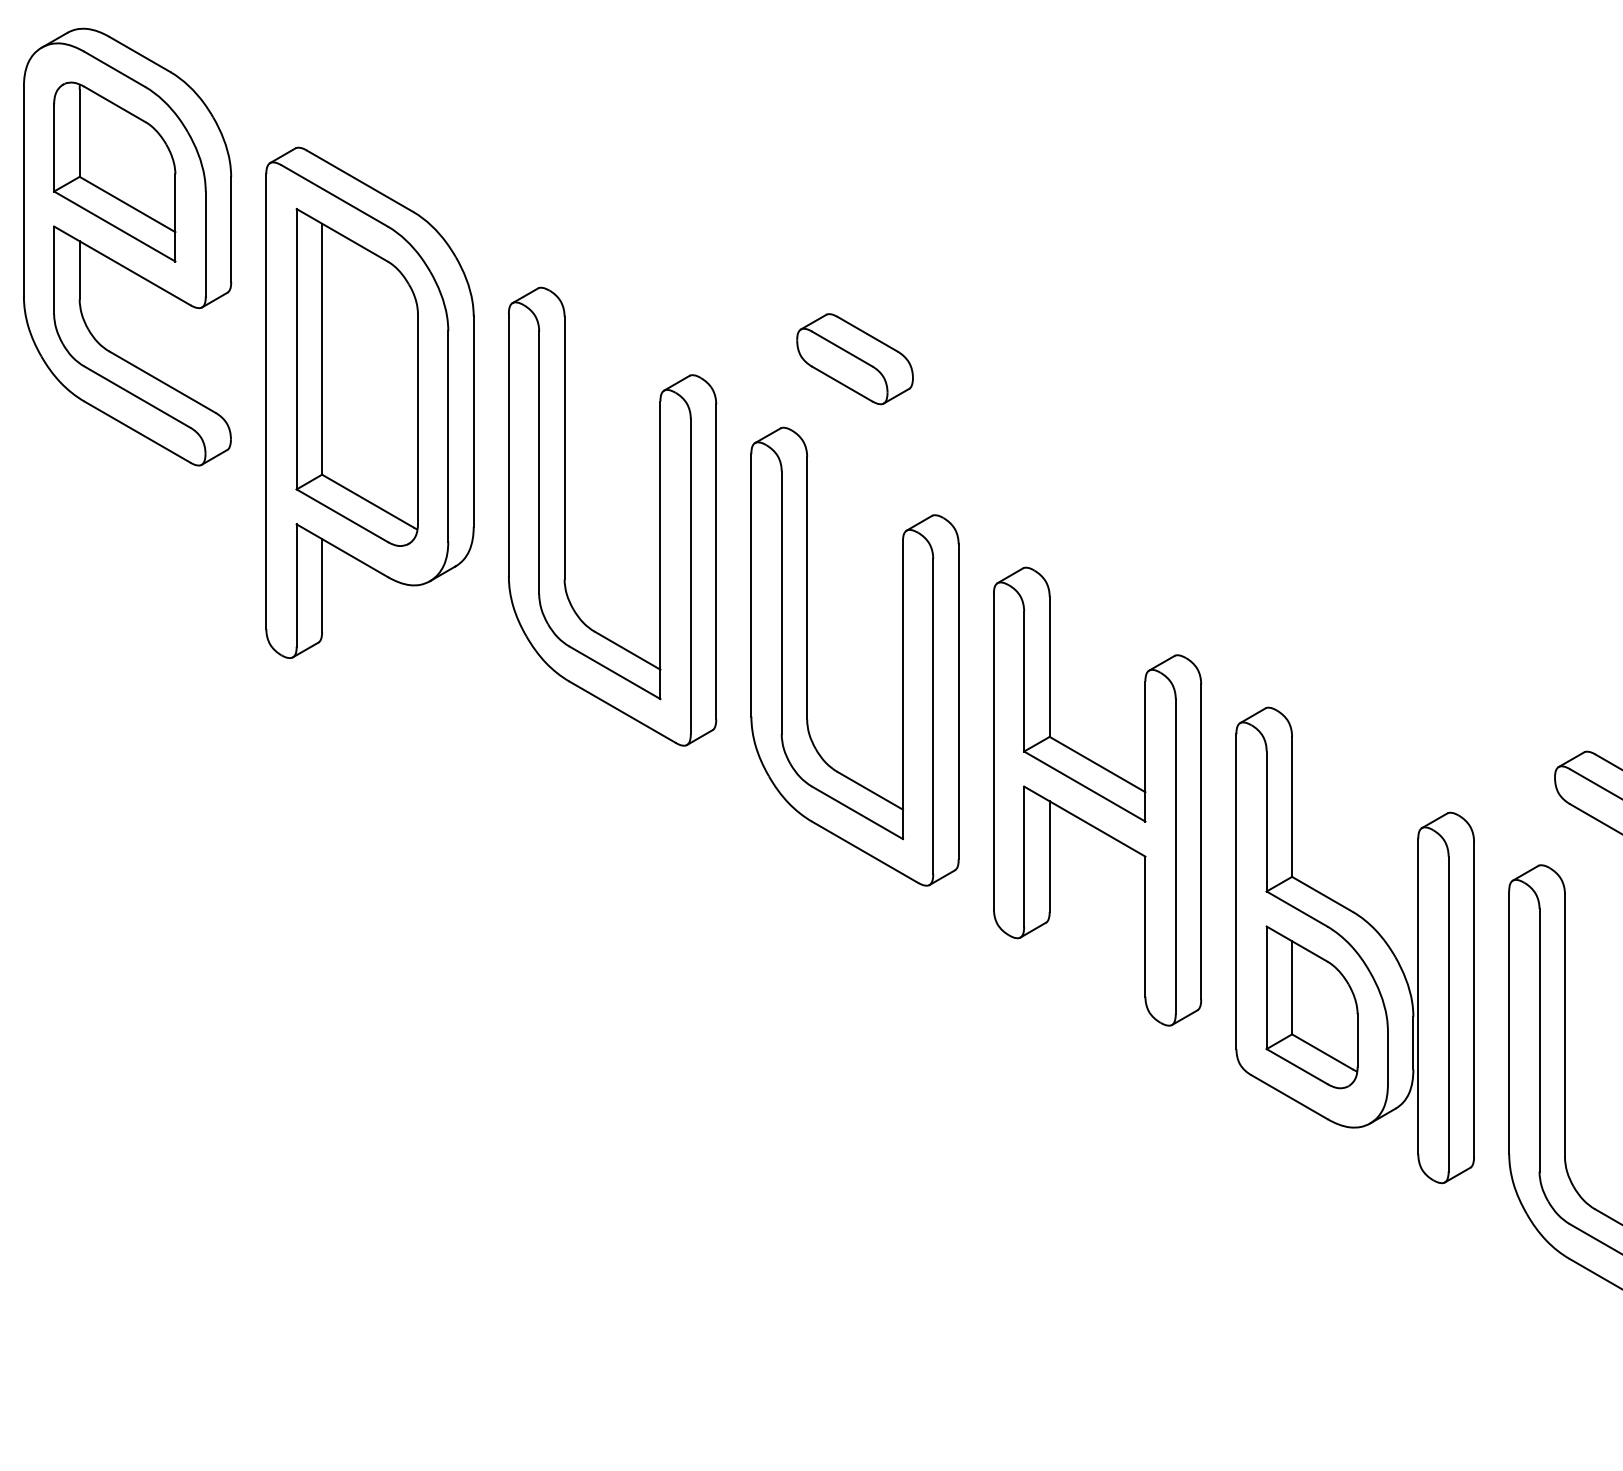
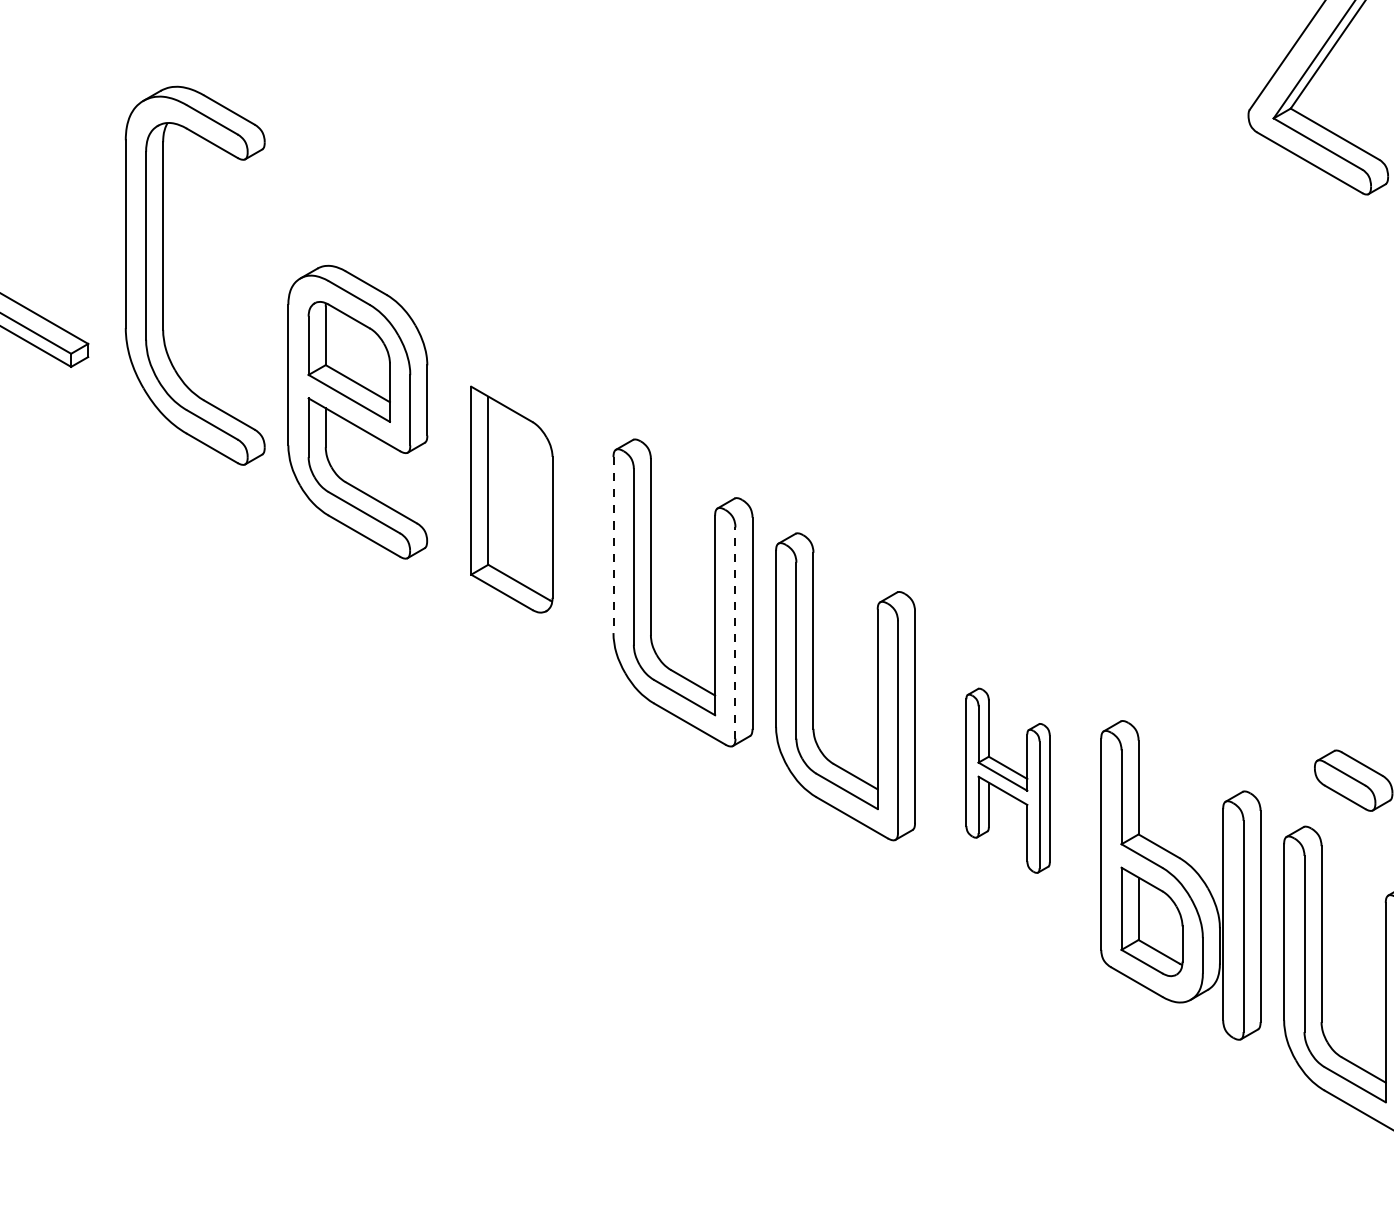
part: (854, 359) -> (845, 487), removed
part: (370, 402) -> (520, 516), removed
line: (508, 445) -> (613, 545), solid -> dashed
line: (690, 577) -> (735, 633), solid -> dashed
part: (1096, 796) -> (1007, 780), size x0.6

